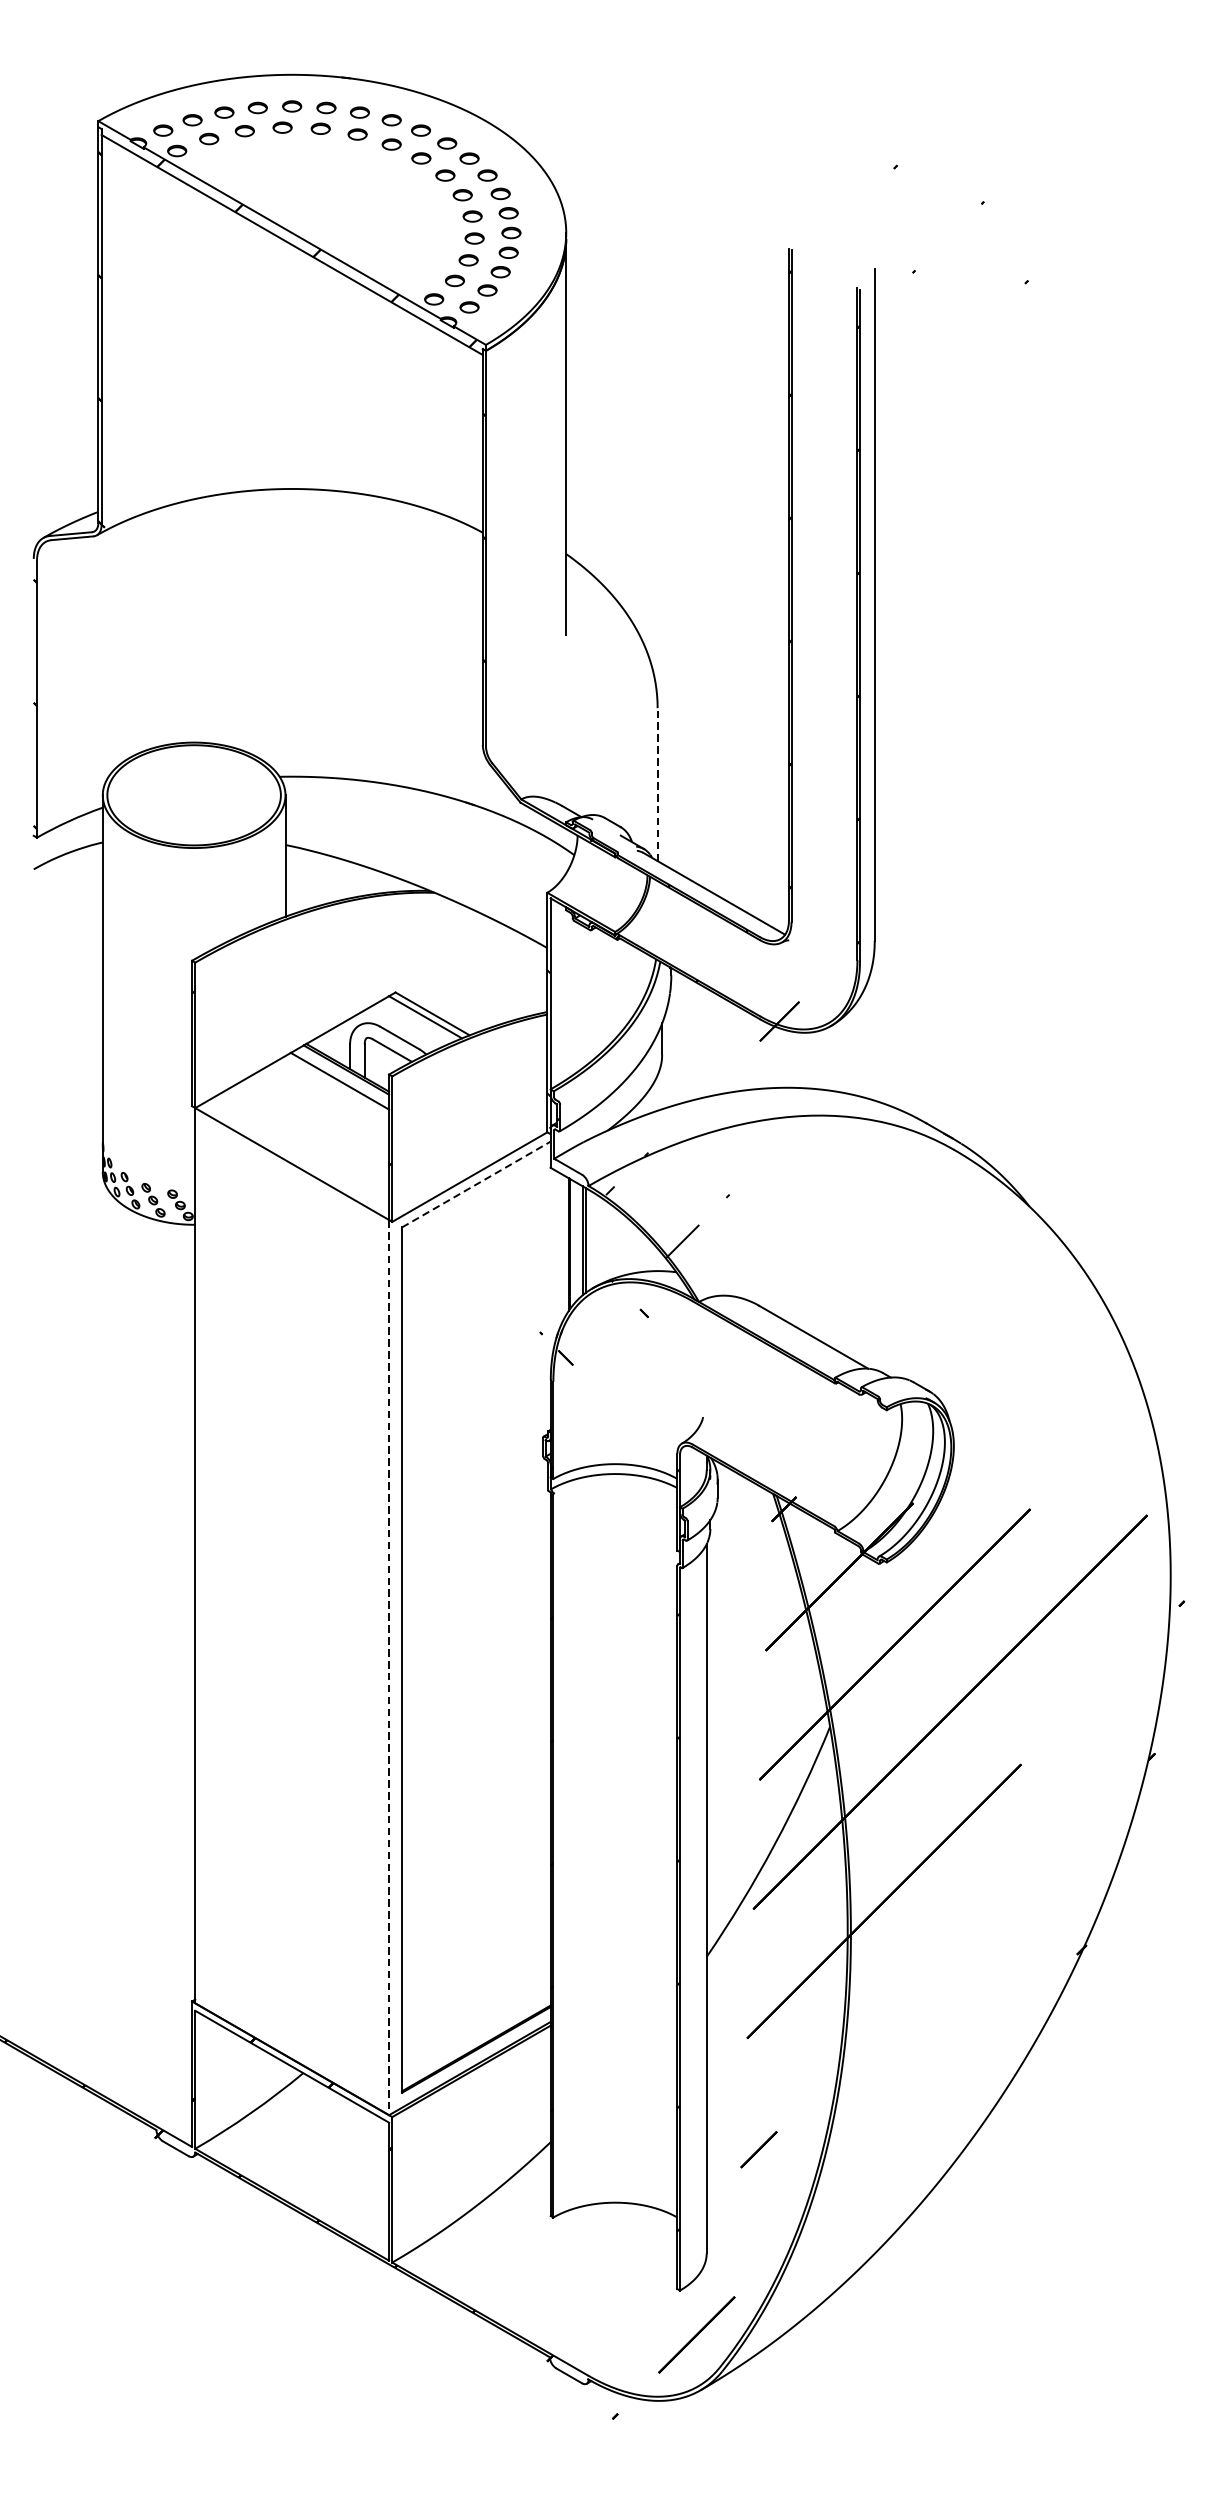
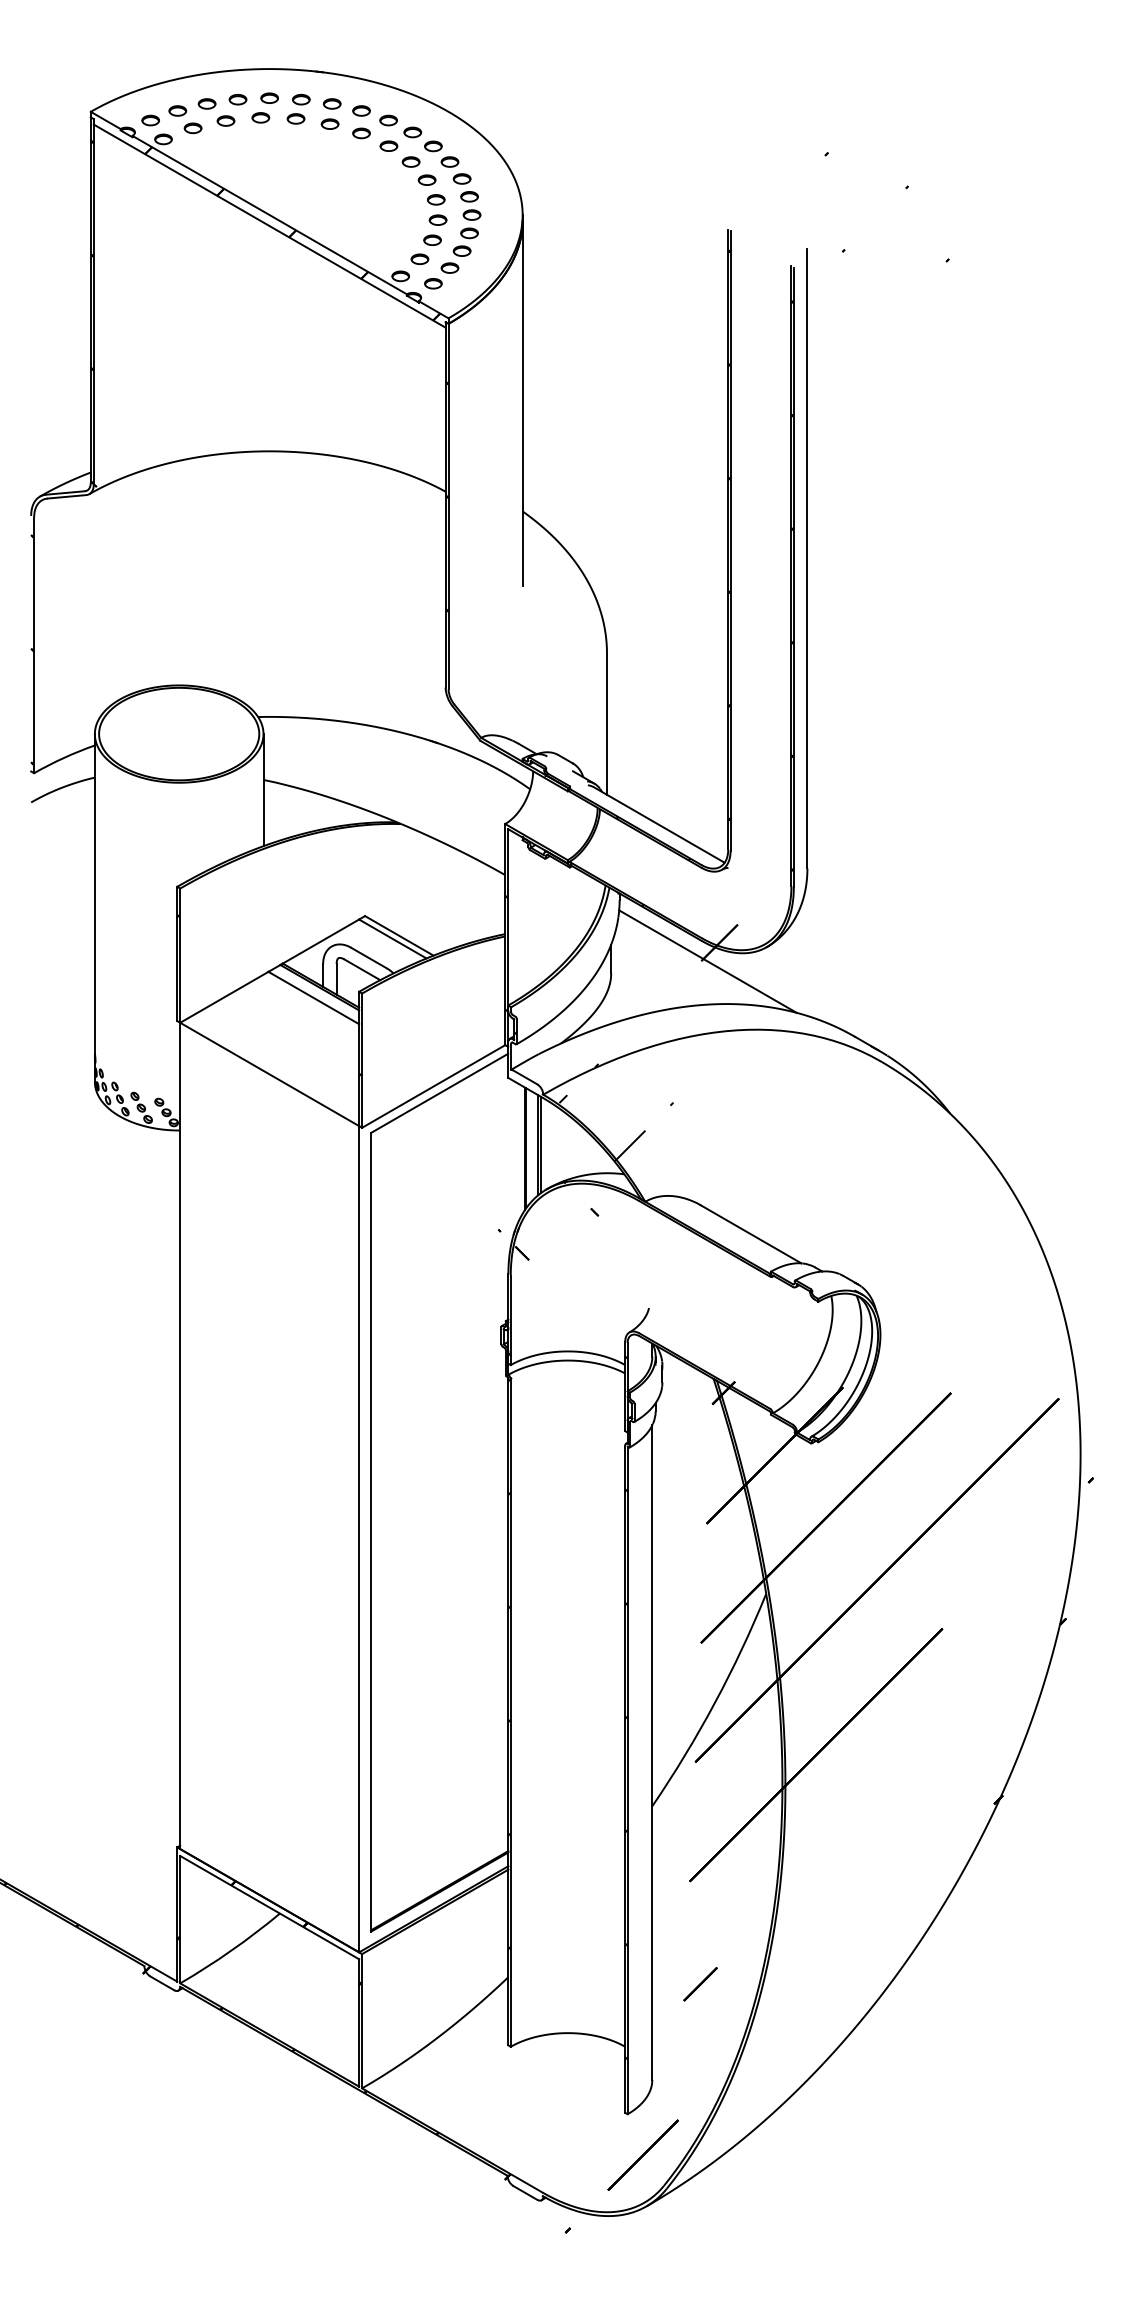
line: (658, 784) -> (607, 724), dashed -> solid
line: (766, 1041) -> (707, 961), added
line: (477, 1184) -> (440, 1093), dashed -> solid
line: (389, 1667) -> (359, 1539), dashed -> solid

